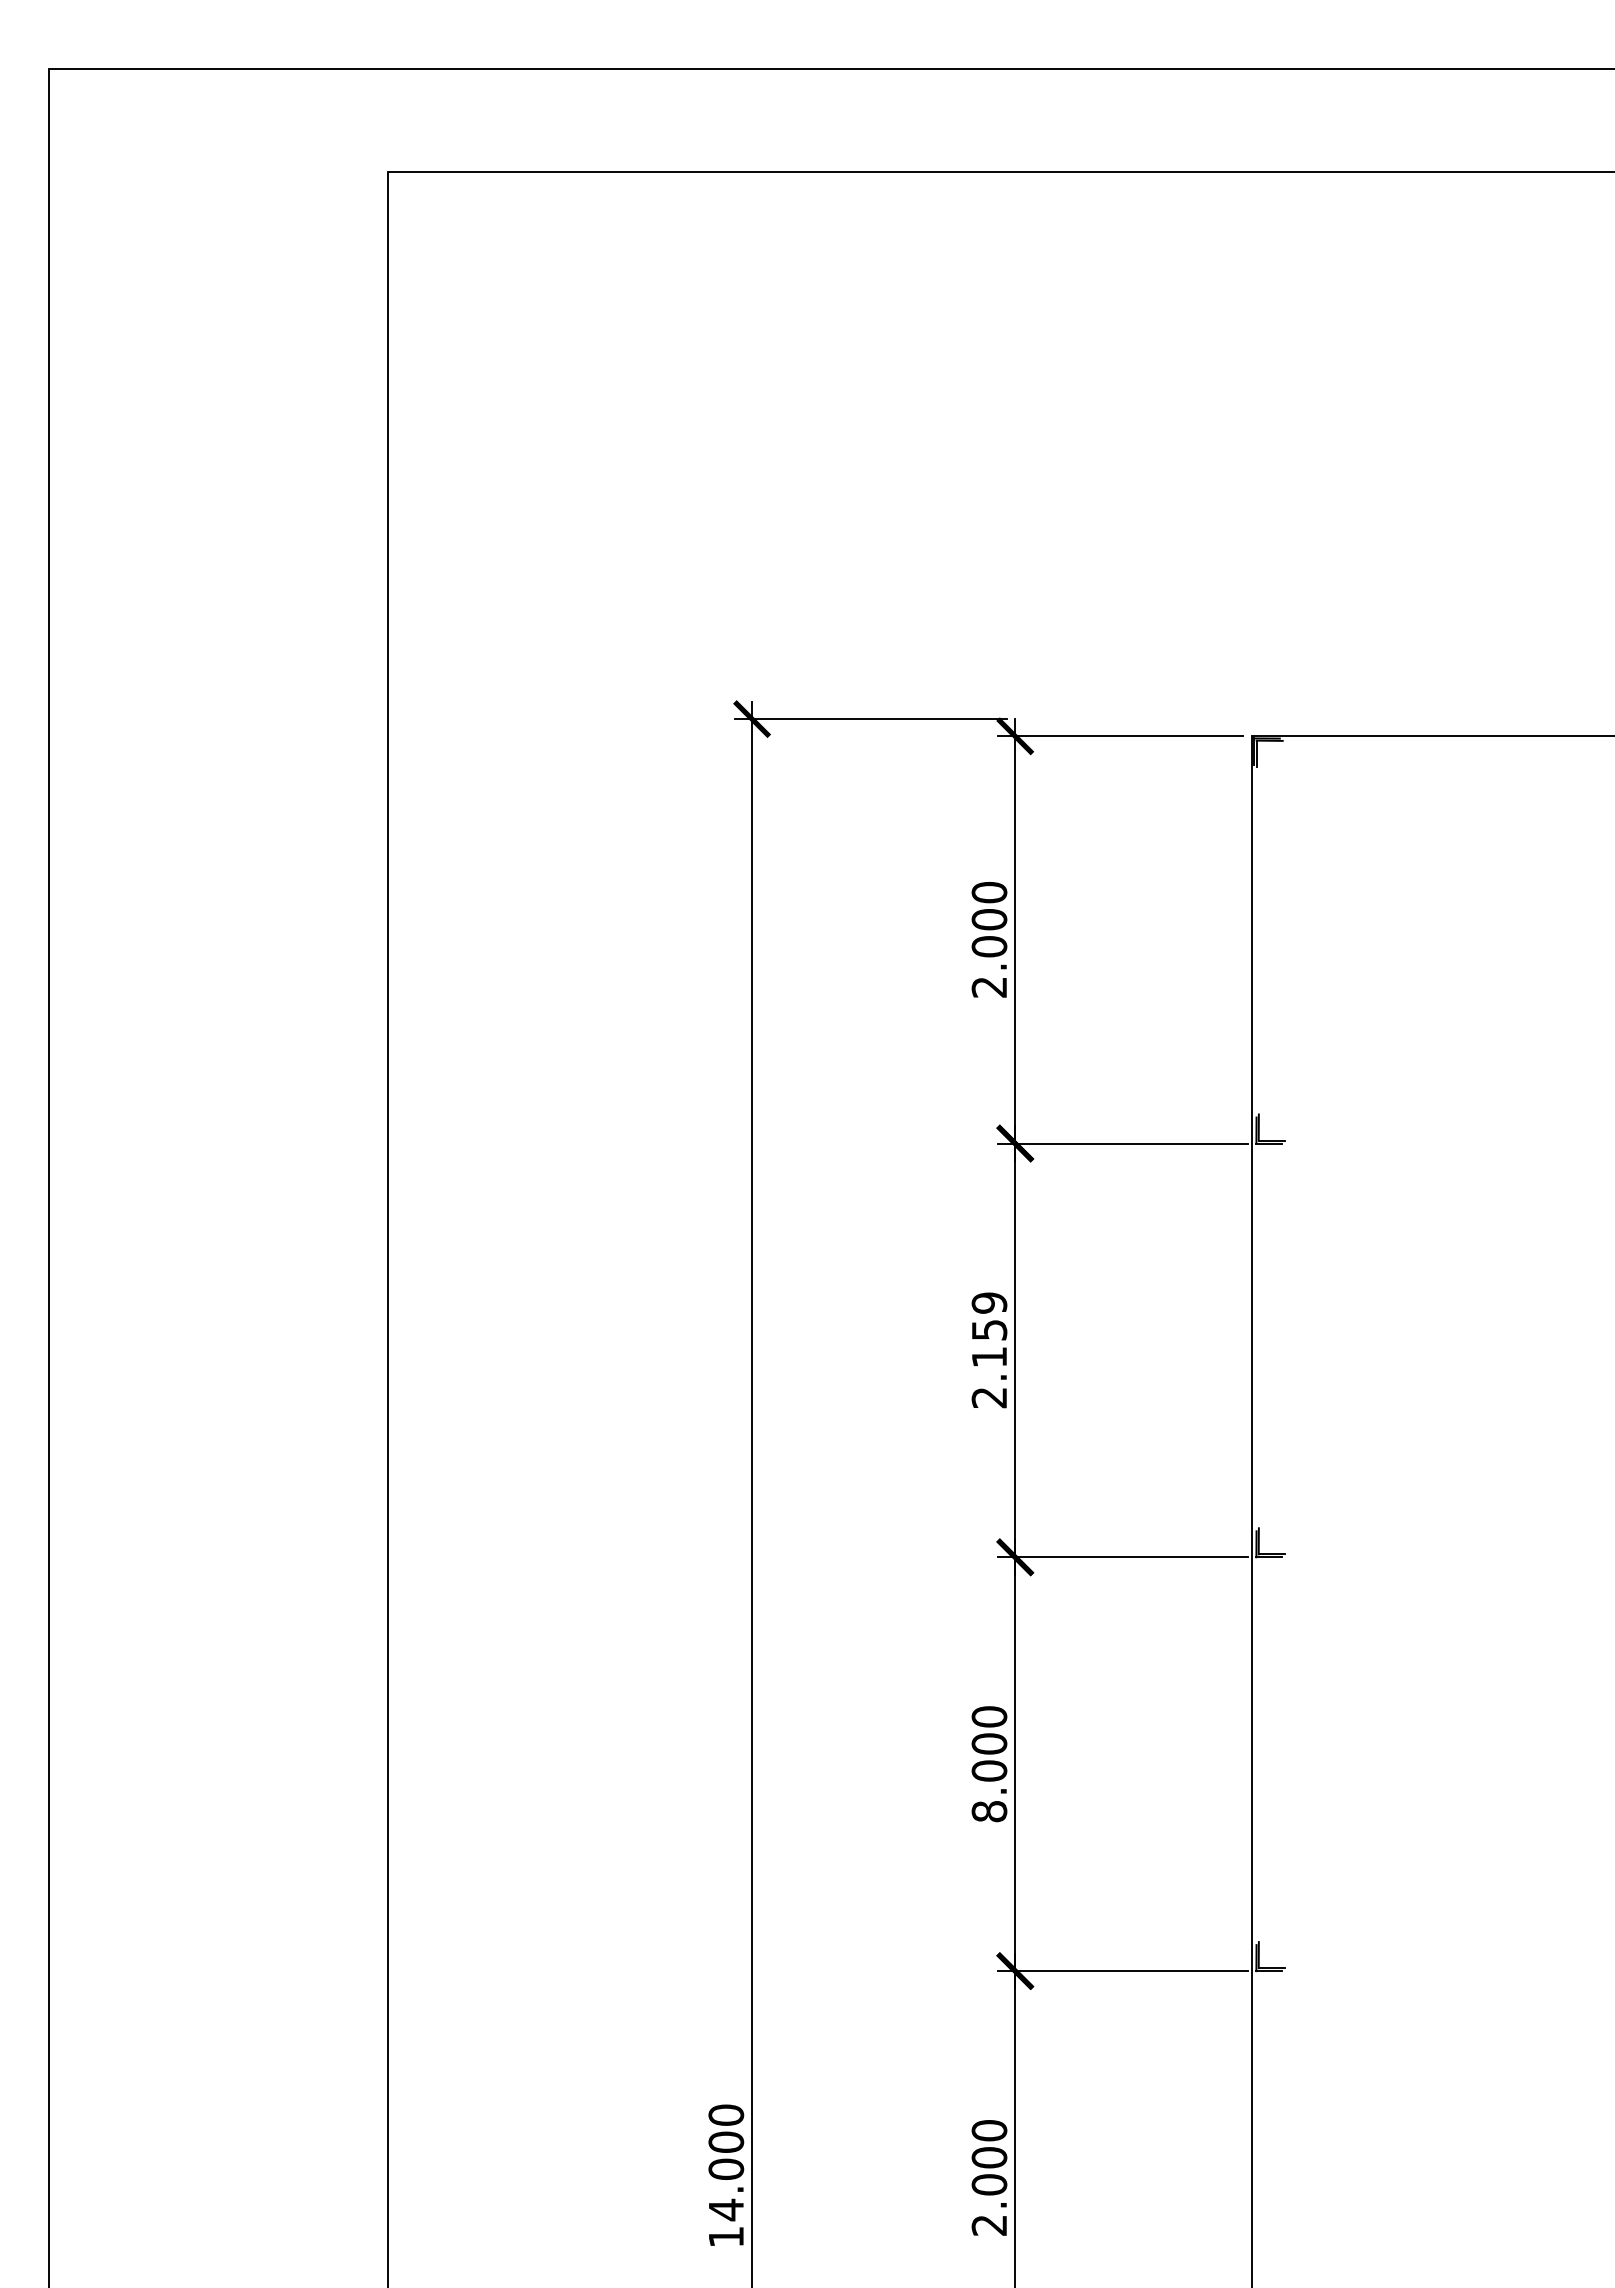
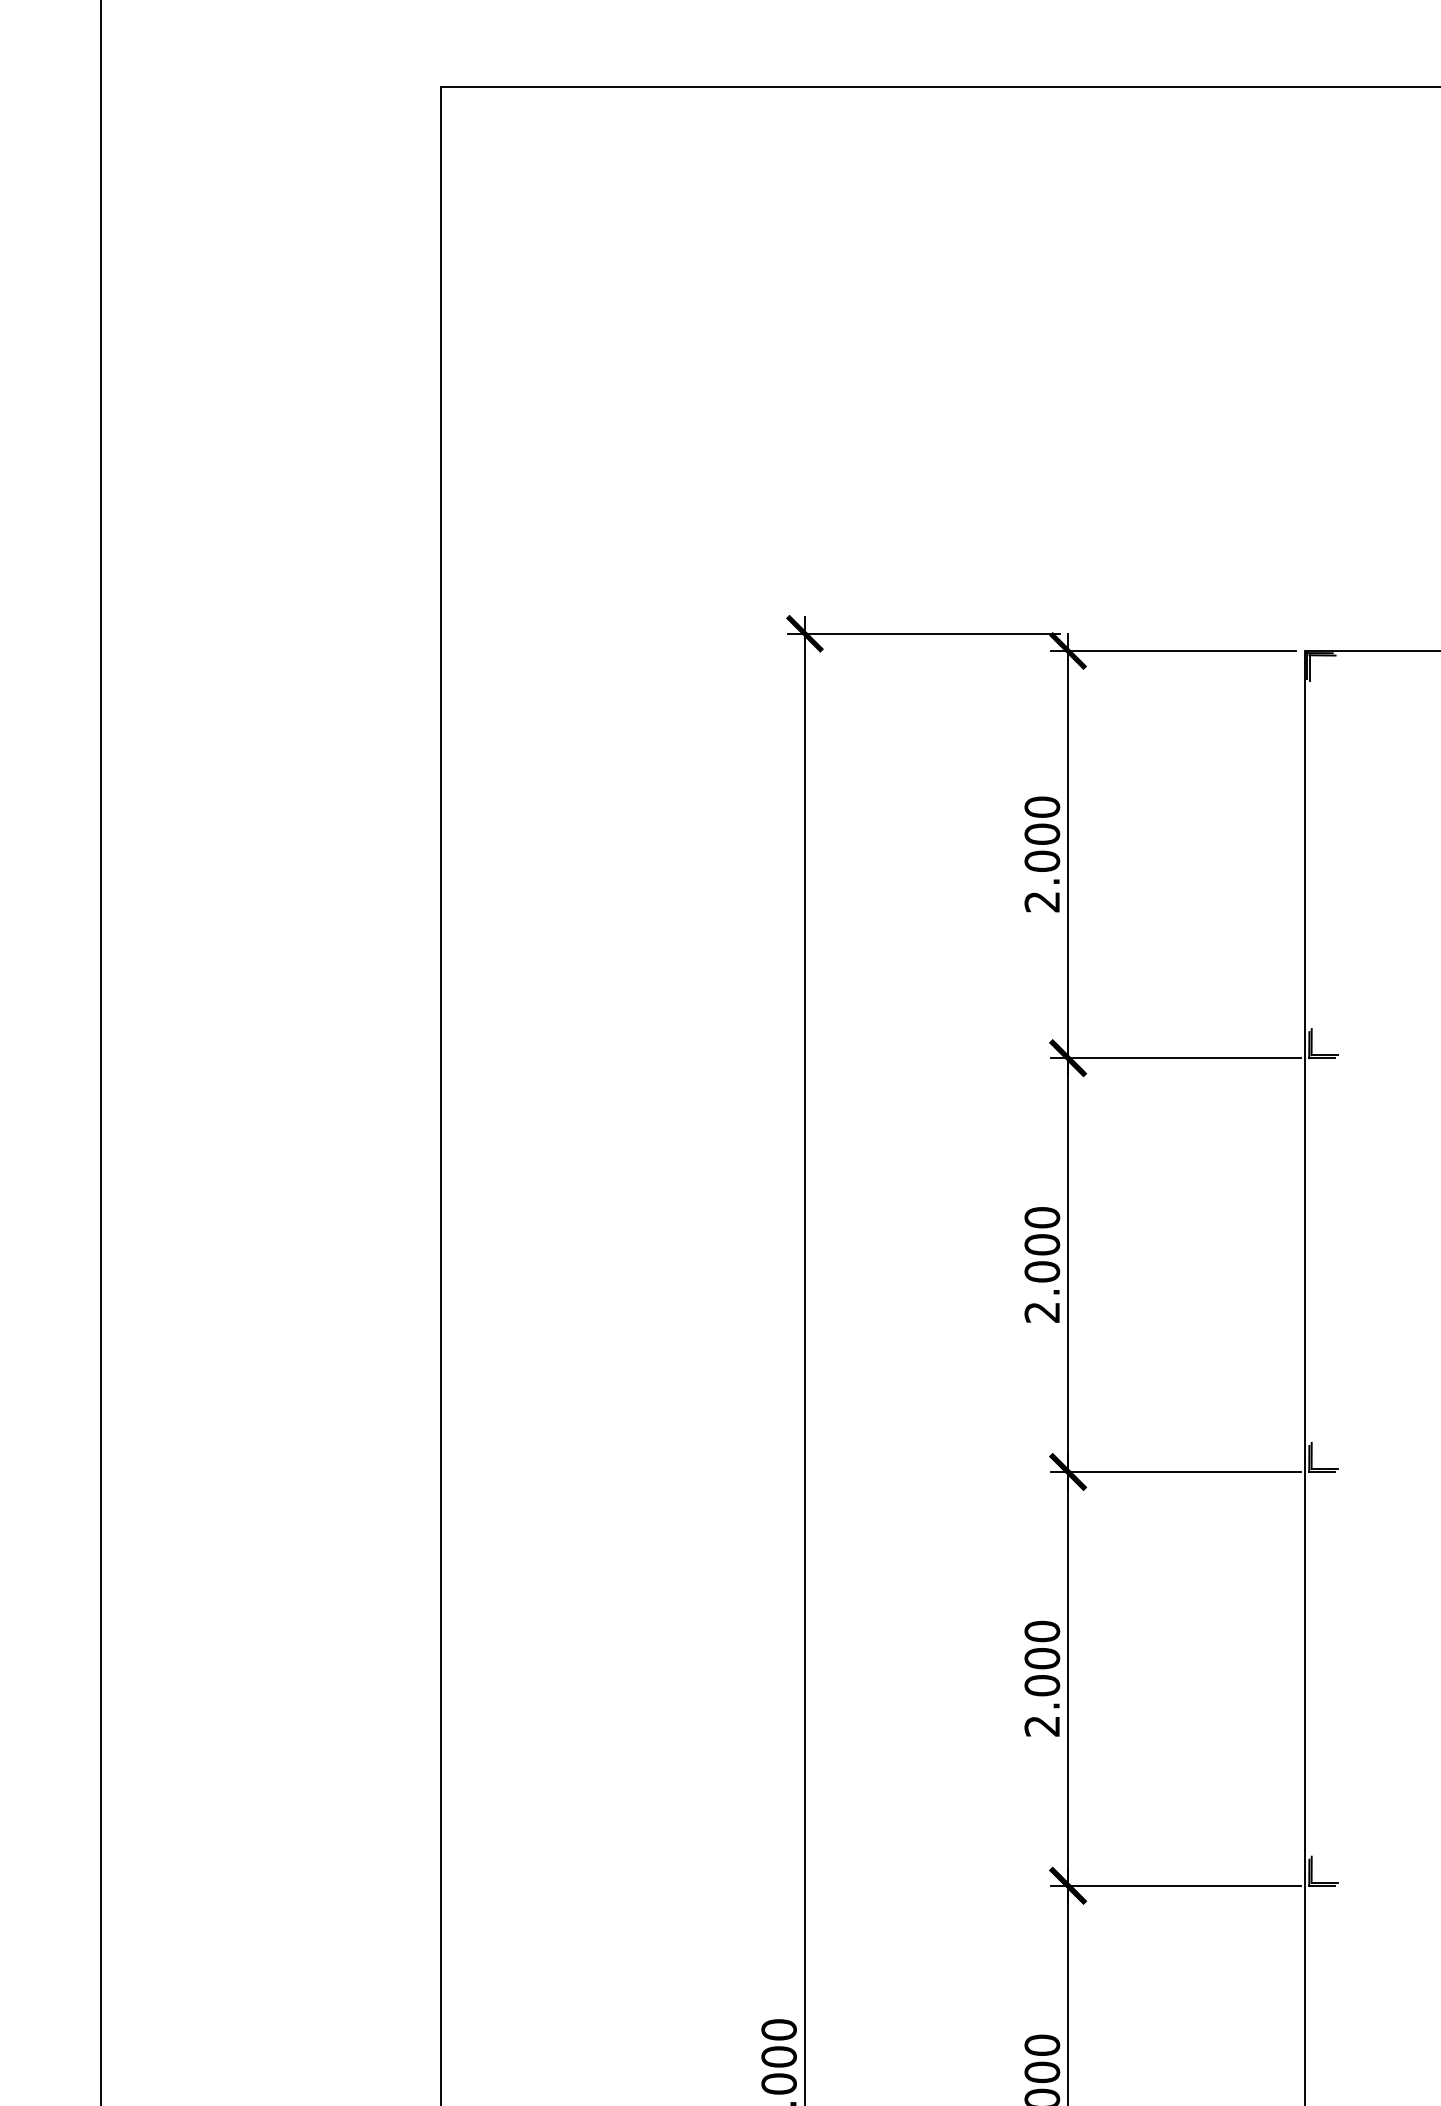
text: (989, 1329) -> (1042, 1244), 2.159 -> 2.000
text: (989, 1811) -> (1042, 1726), 8.000 -> 2.000

